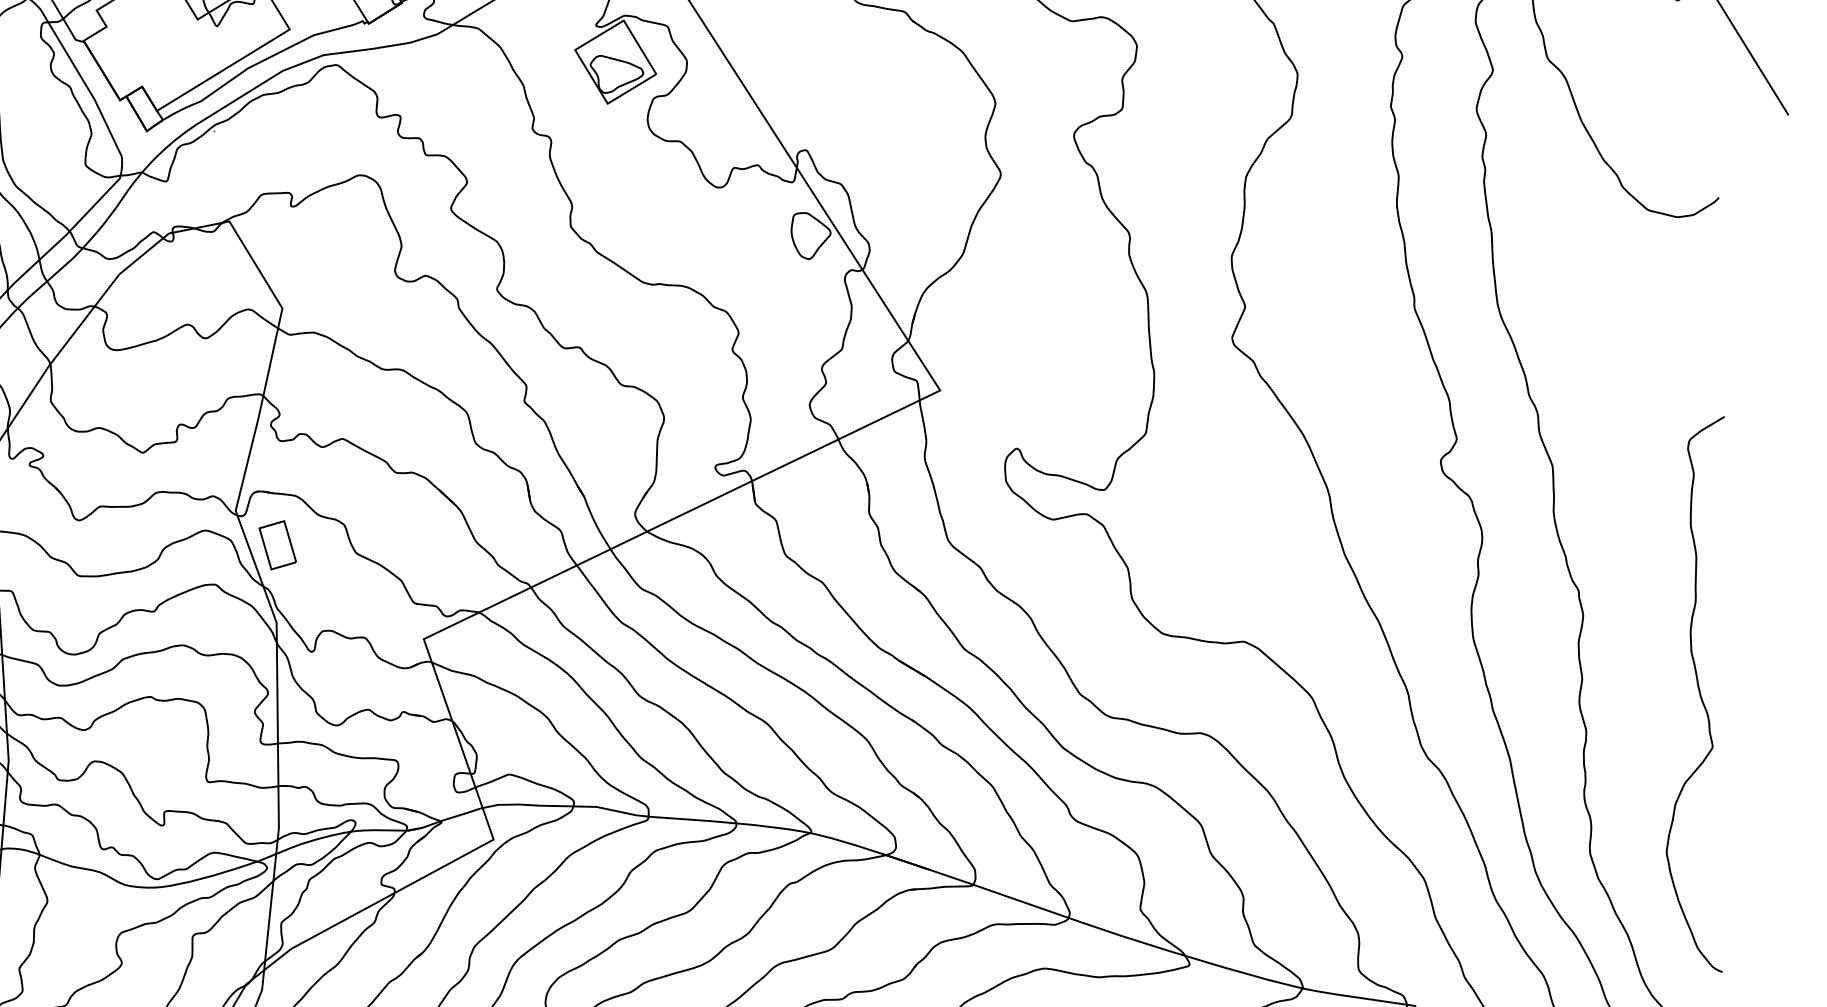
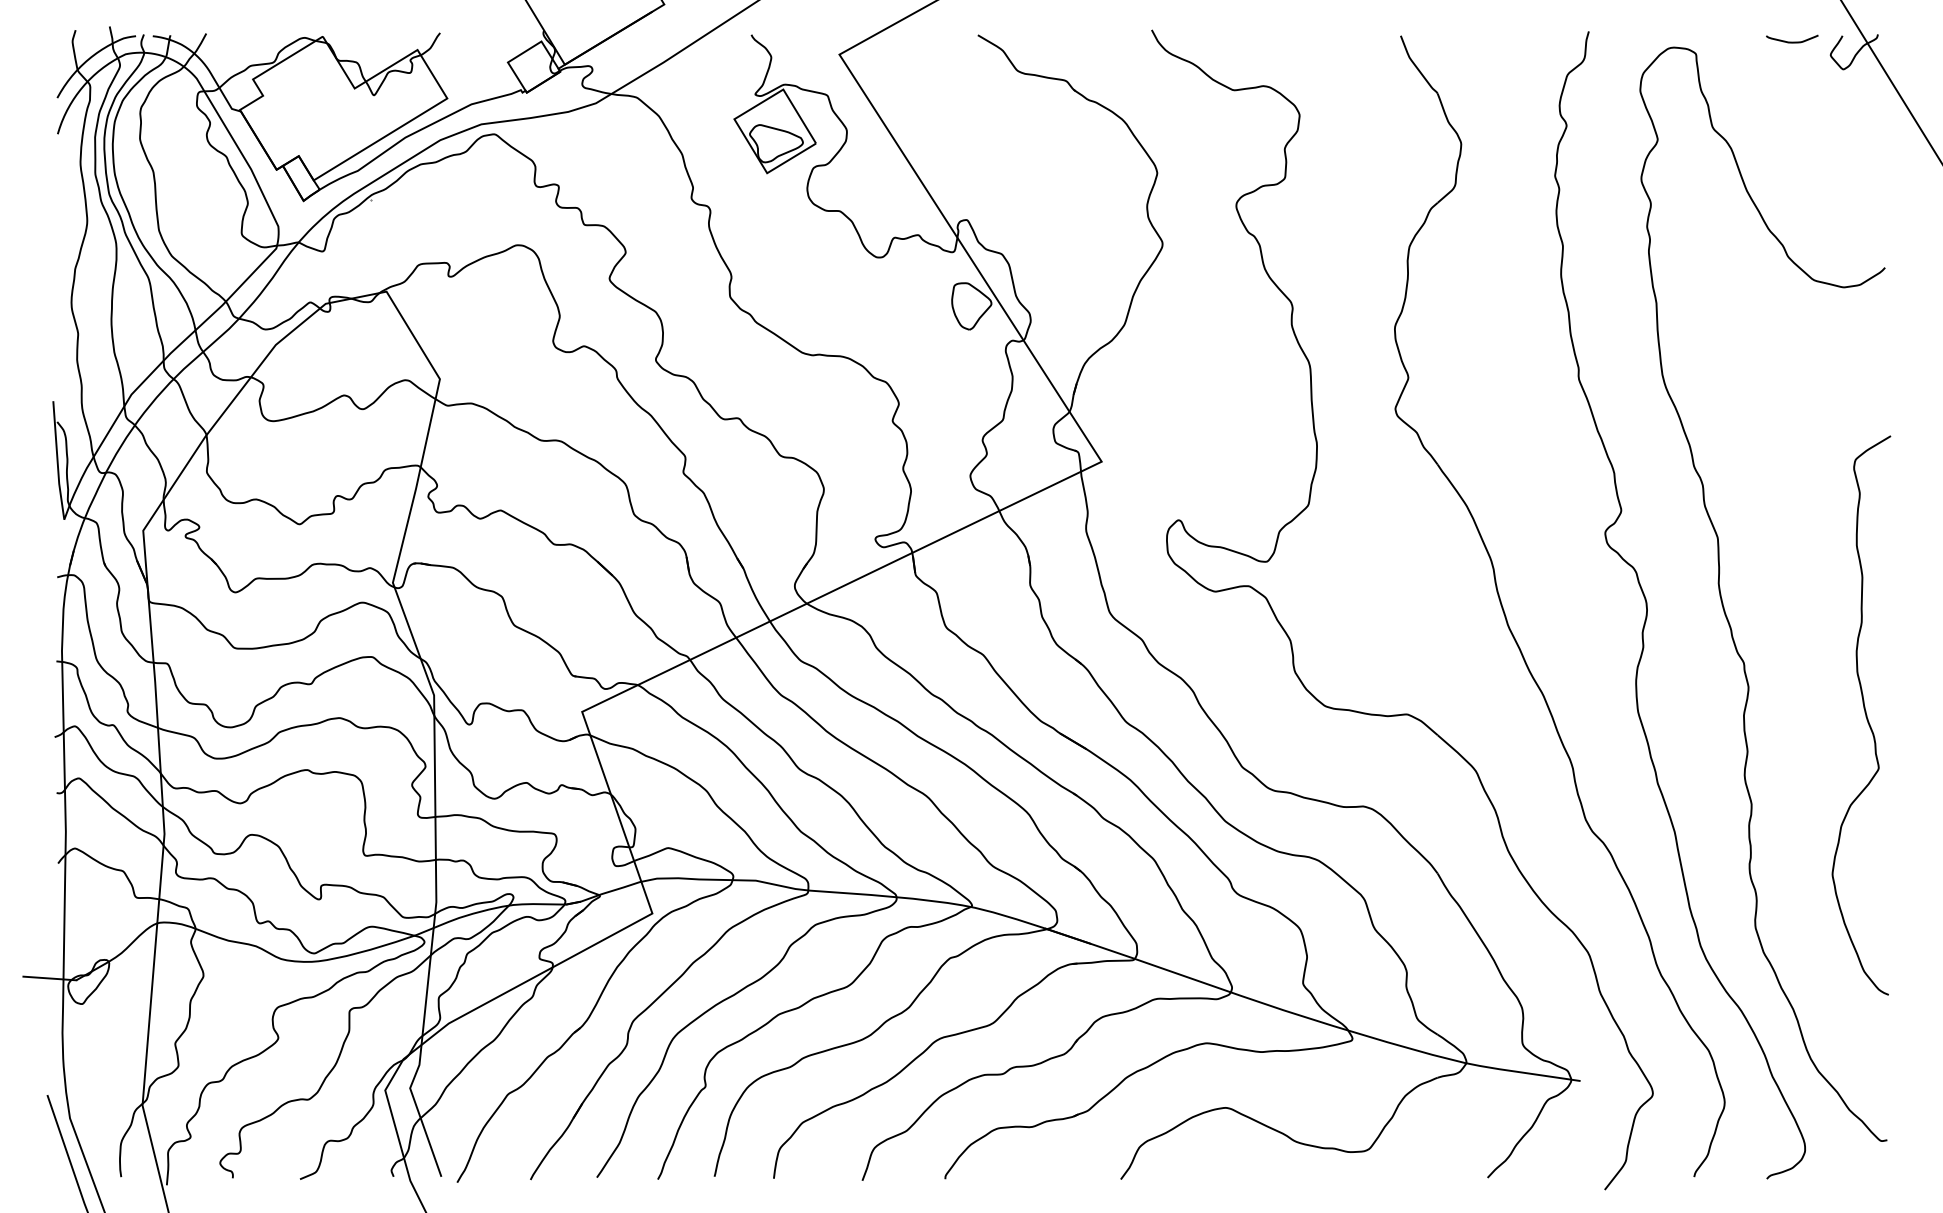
part: (278, 545) -> (435, 617), removed
curve: (1699, 694) -> (1865, 715), moved

